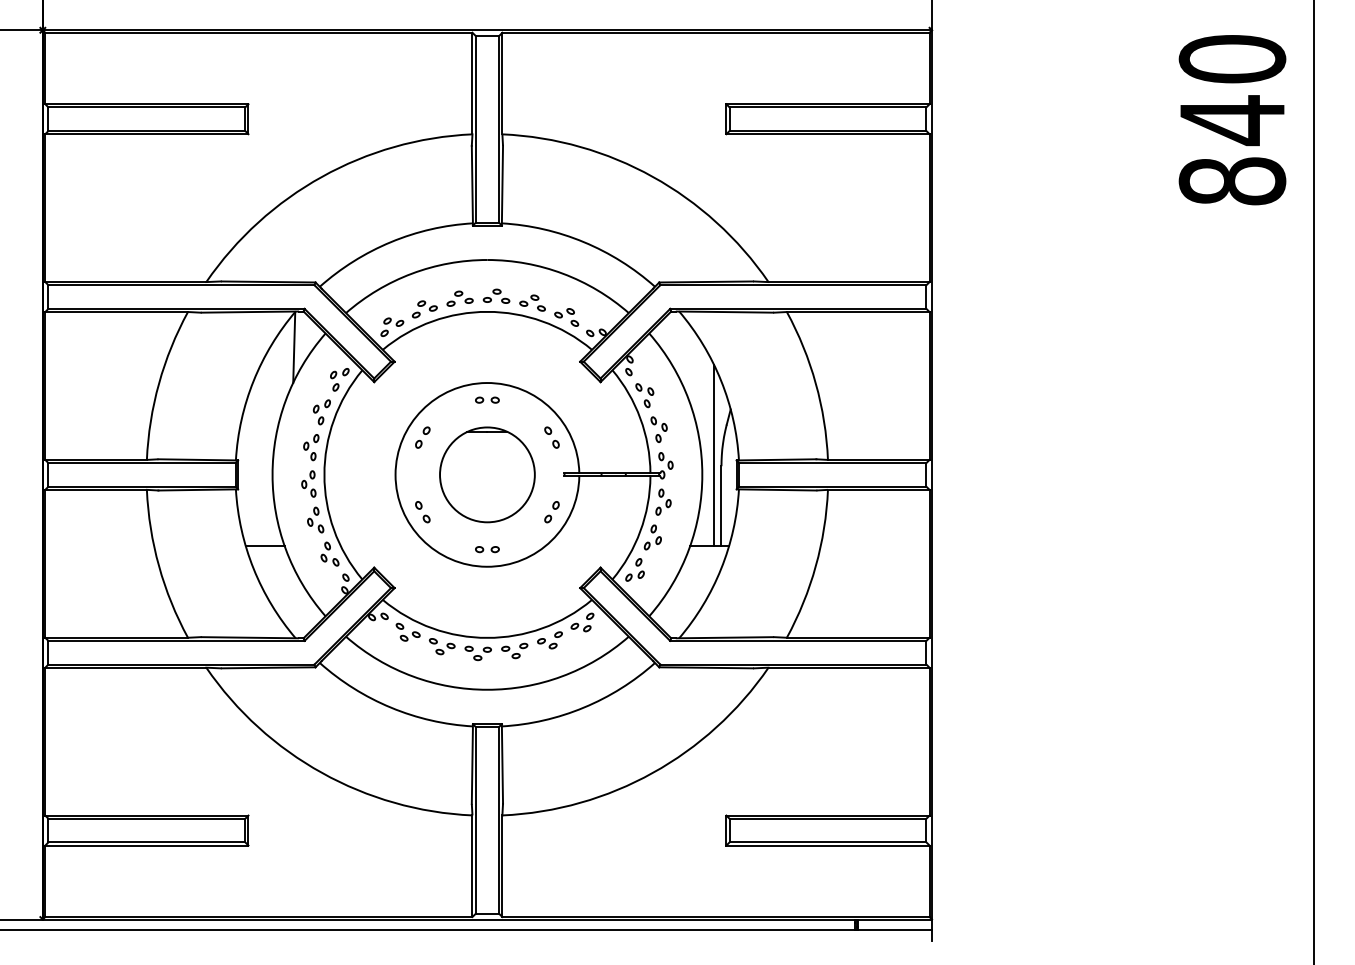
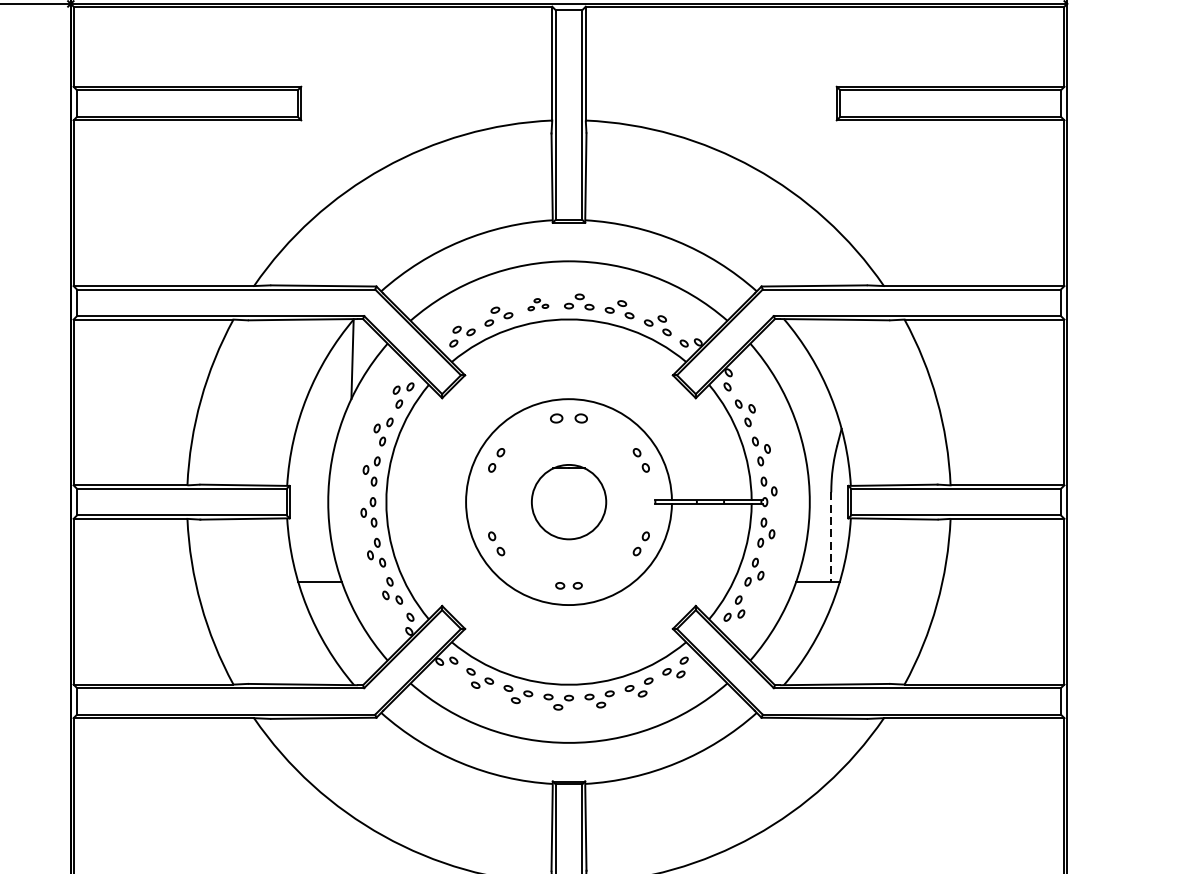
part: (459, 298) -> (537, 304), size x0.7
part: (487, 399) -> (569, 417), size x1.4
line: (714, 455) -> (823, 480), removed
part: (487, 474) -> (569, 501), size x0.7
line: (721, 506) -> (831, 537), solid -> dashed

